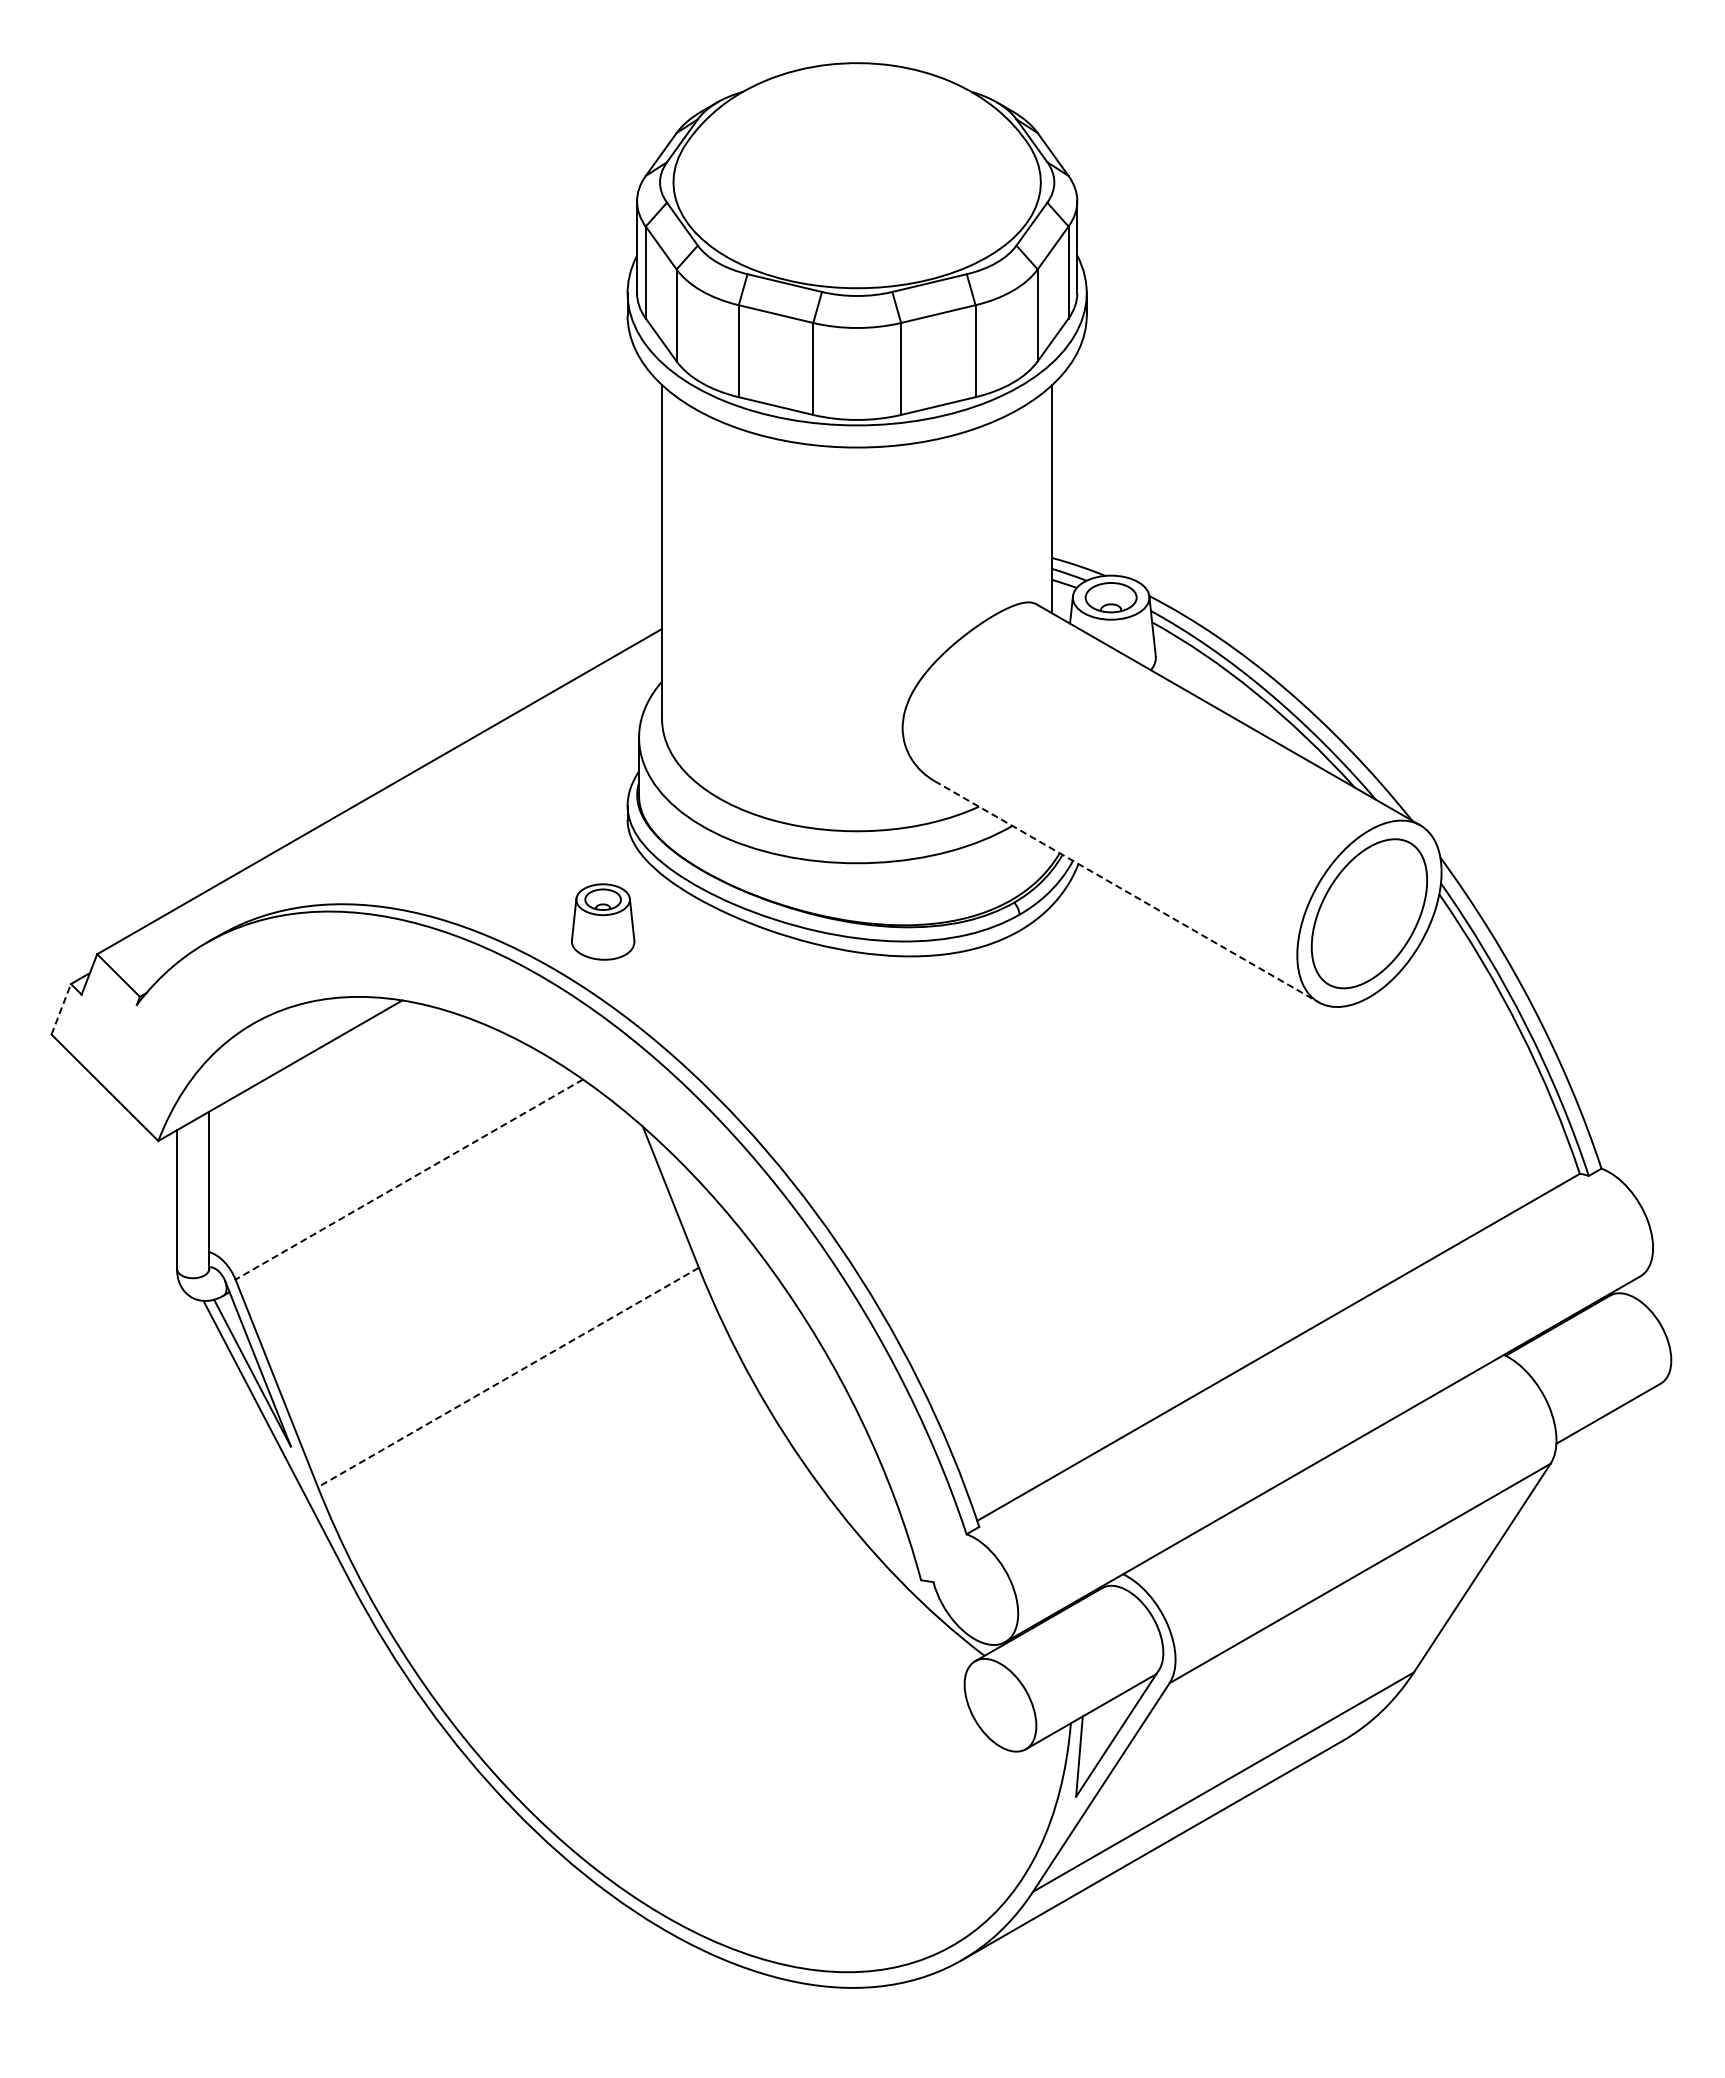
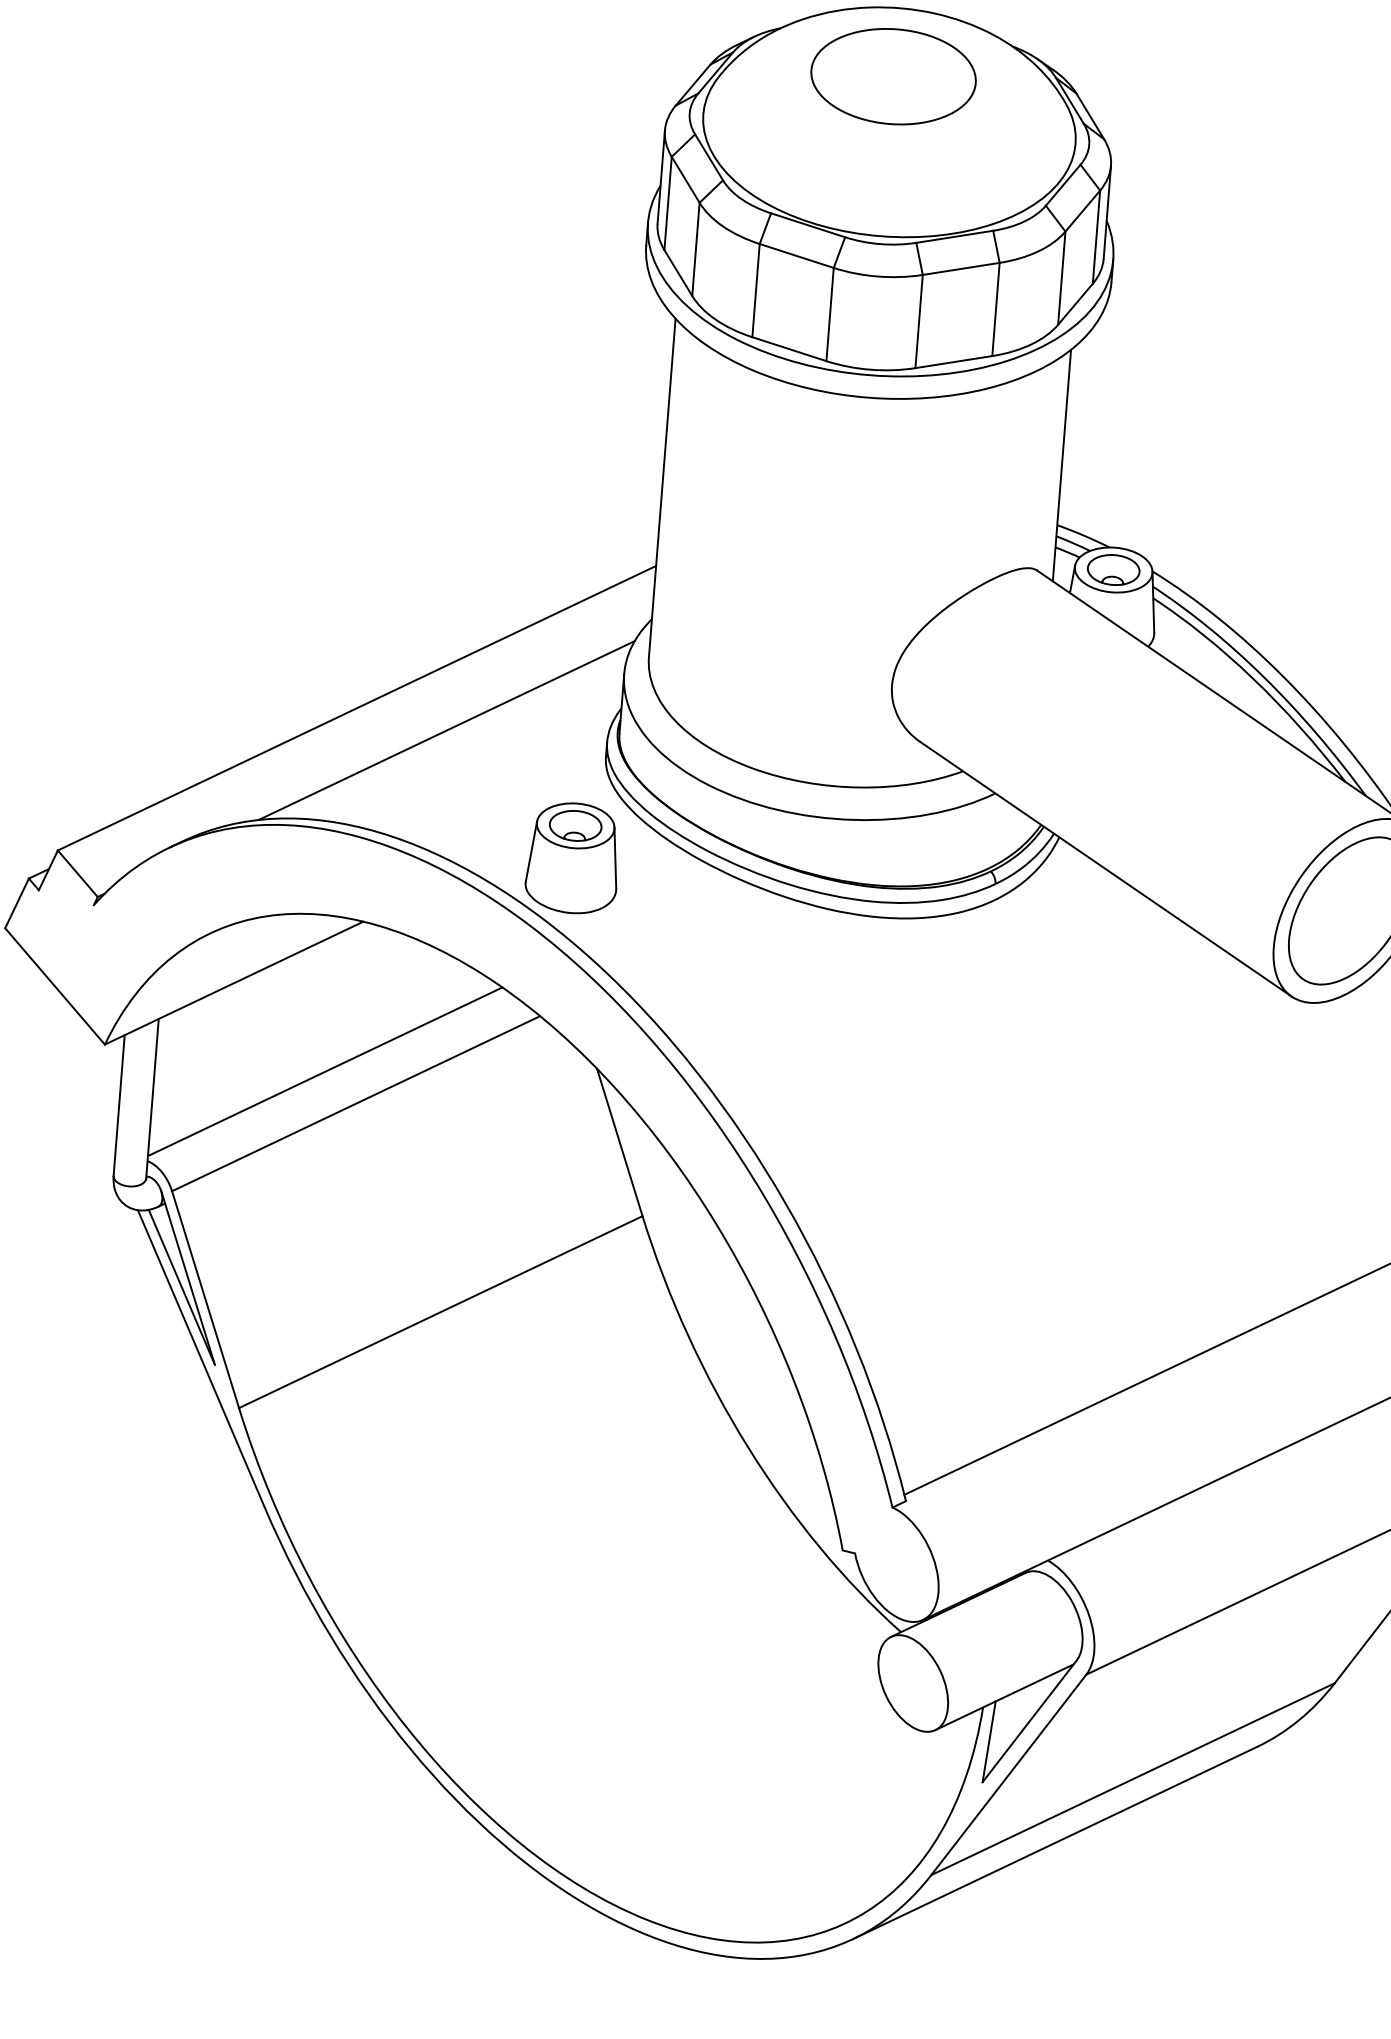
part: (857, 130) -> (893, 76), added
line: (468, 806) -> (445, 730), added
line: (1126, 891) -> (1105, 868), dashed -> solid
part: (602, 921) -> (572, 857), size x1.43
line: (61, 1008) -> (17, 902), dashed -> solid
line: (376, 1150) -> (325, 1071), added
line: (409, 1179) -> (356, 1103), dashed -> solid
line: (508, 1377) -> (440, 1312), dashed -> solid

